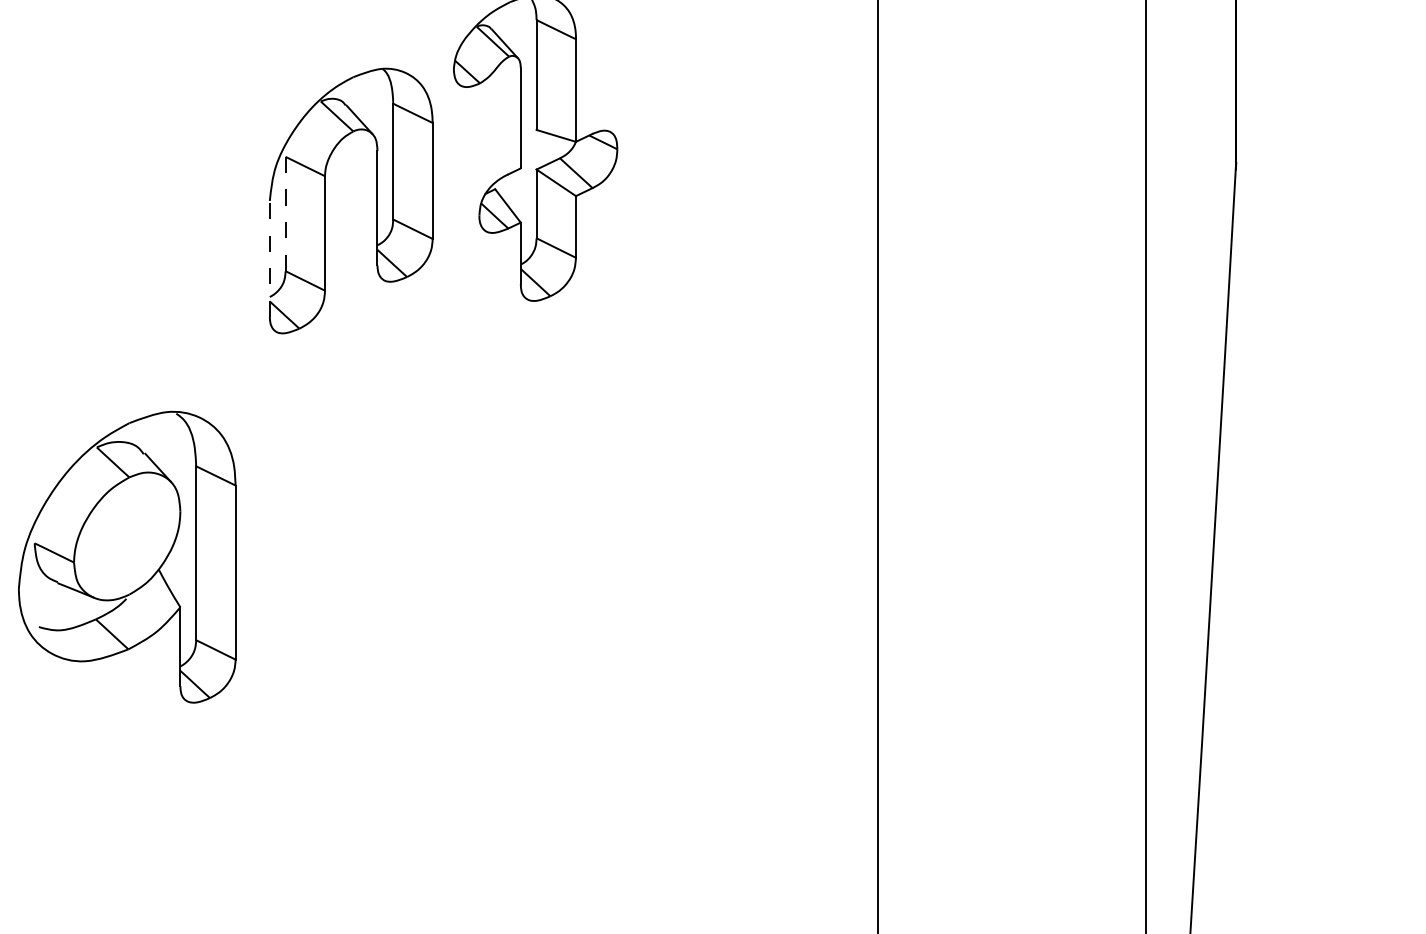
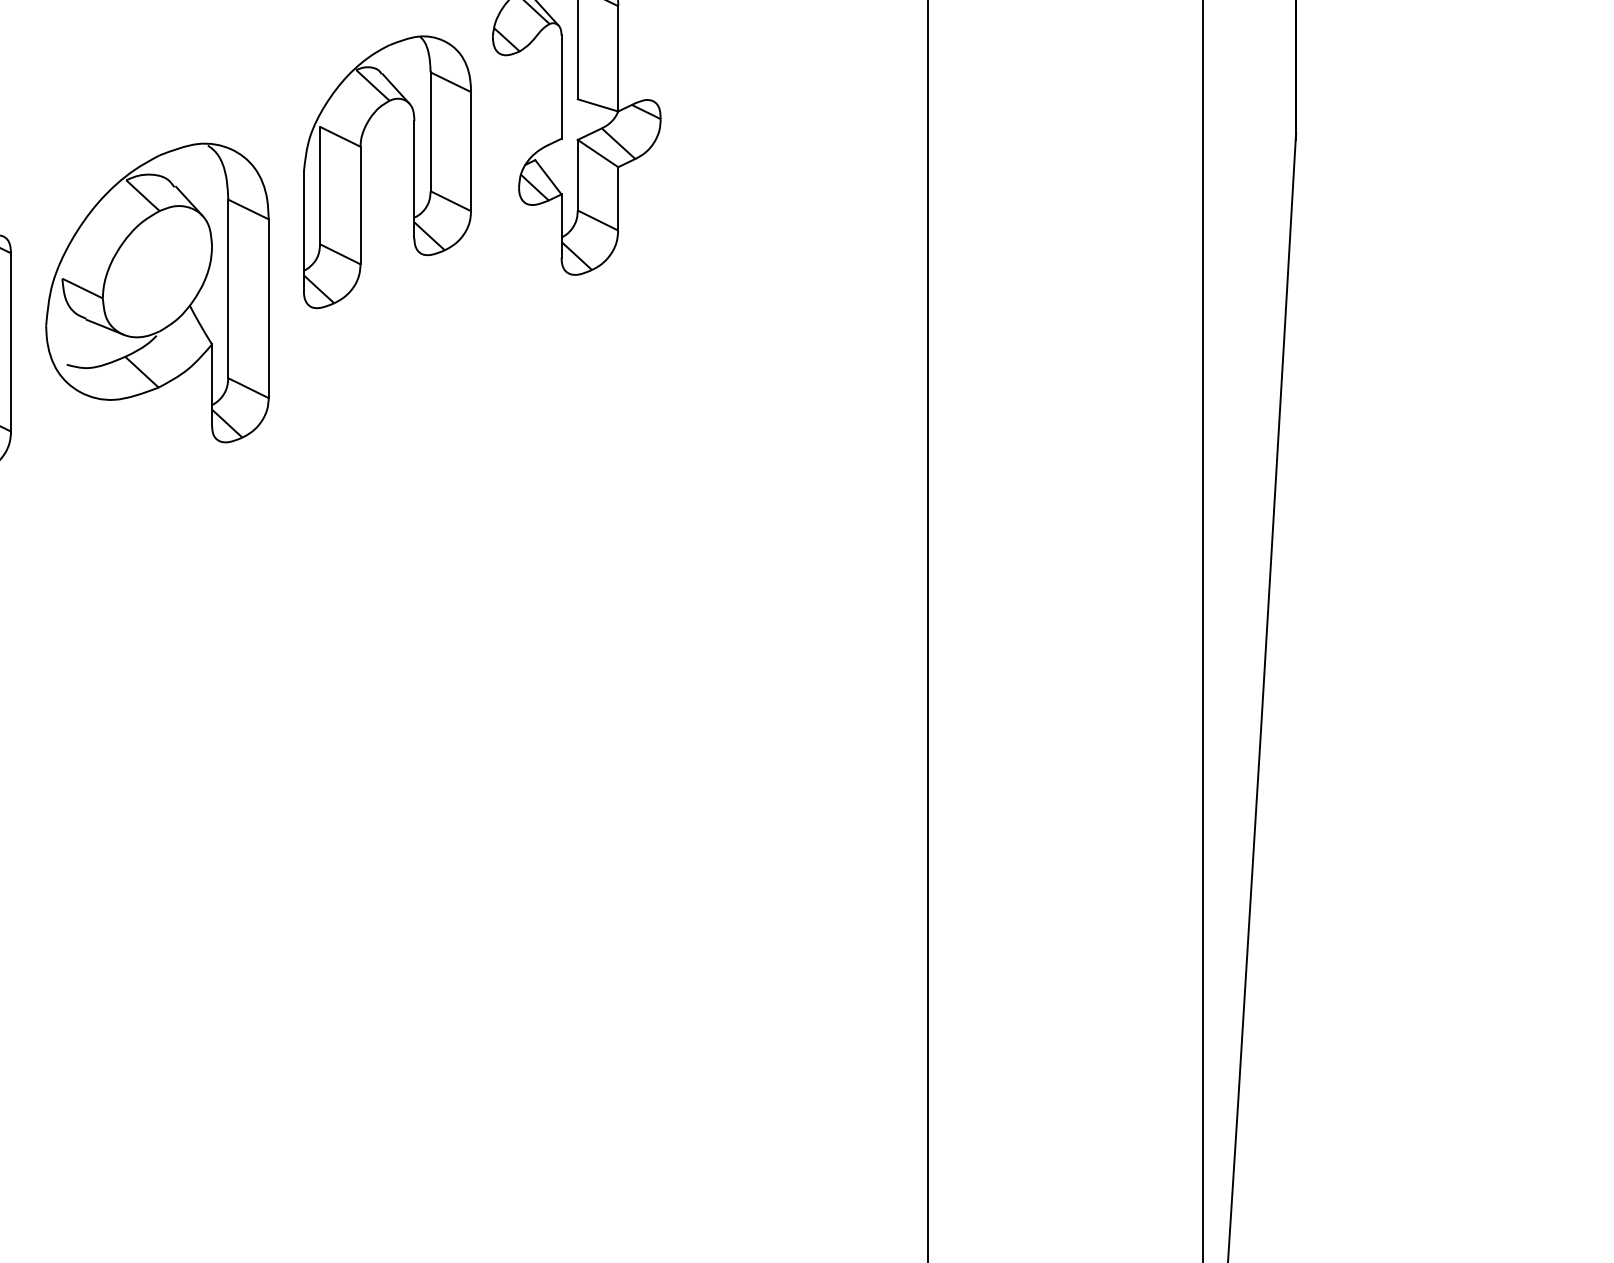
line: (286, 213) -> (320, 185), dashed -> solid
line: (269, 258) -> (303, 231), dashed -> solid
part: (127, 556) -> (157, 292), moved

